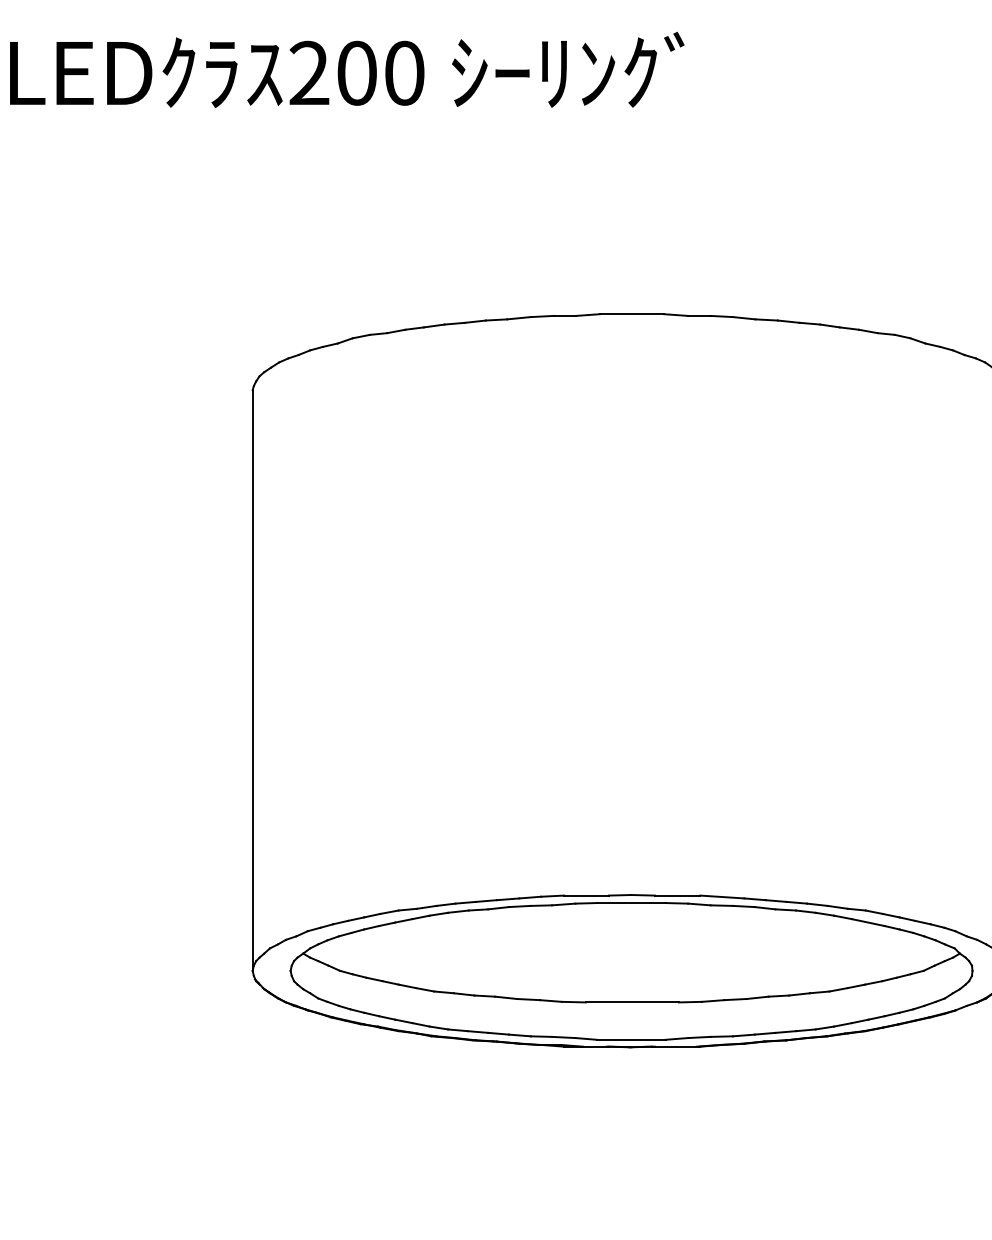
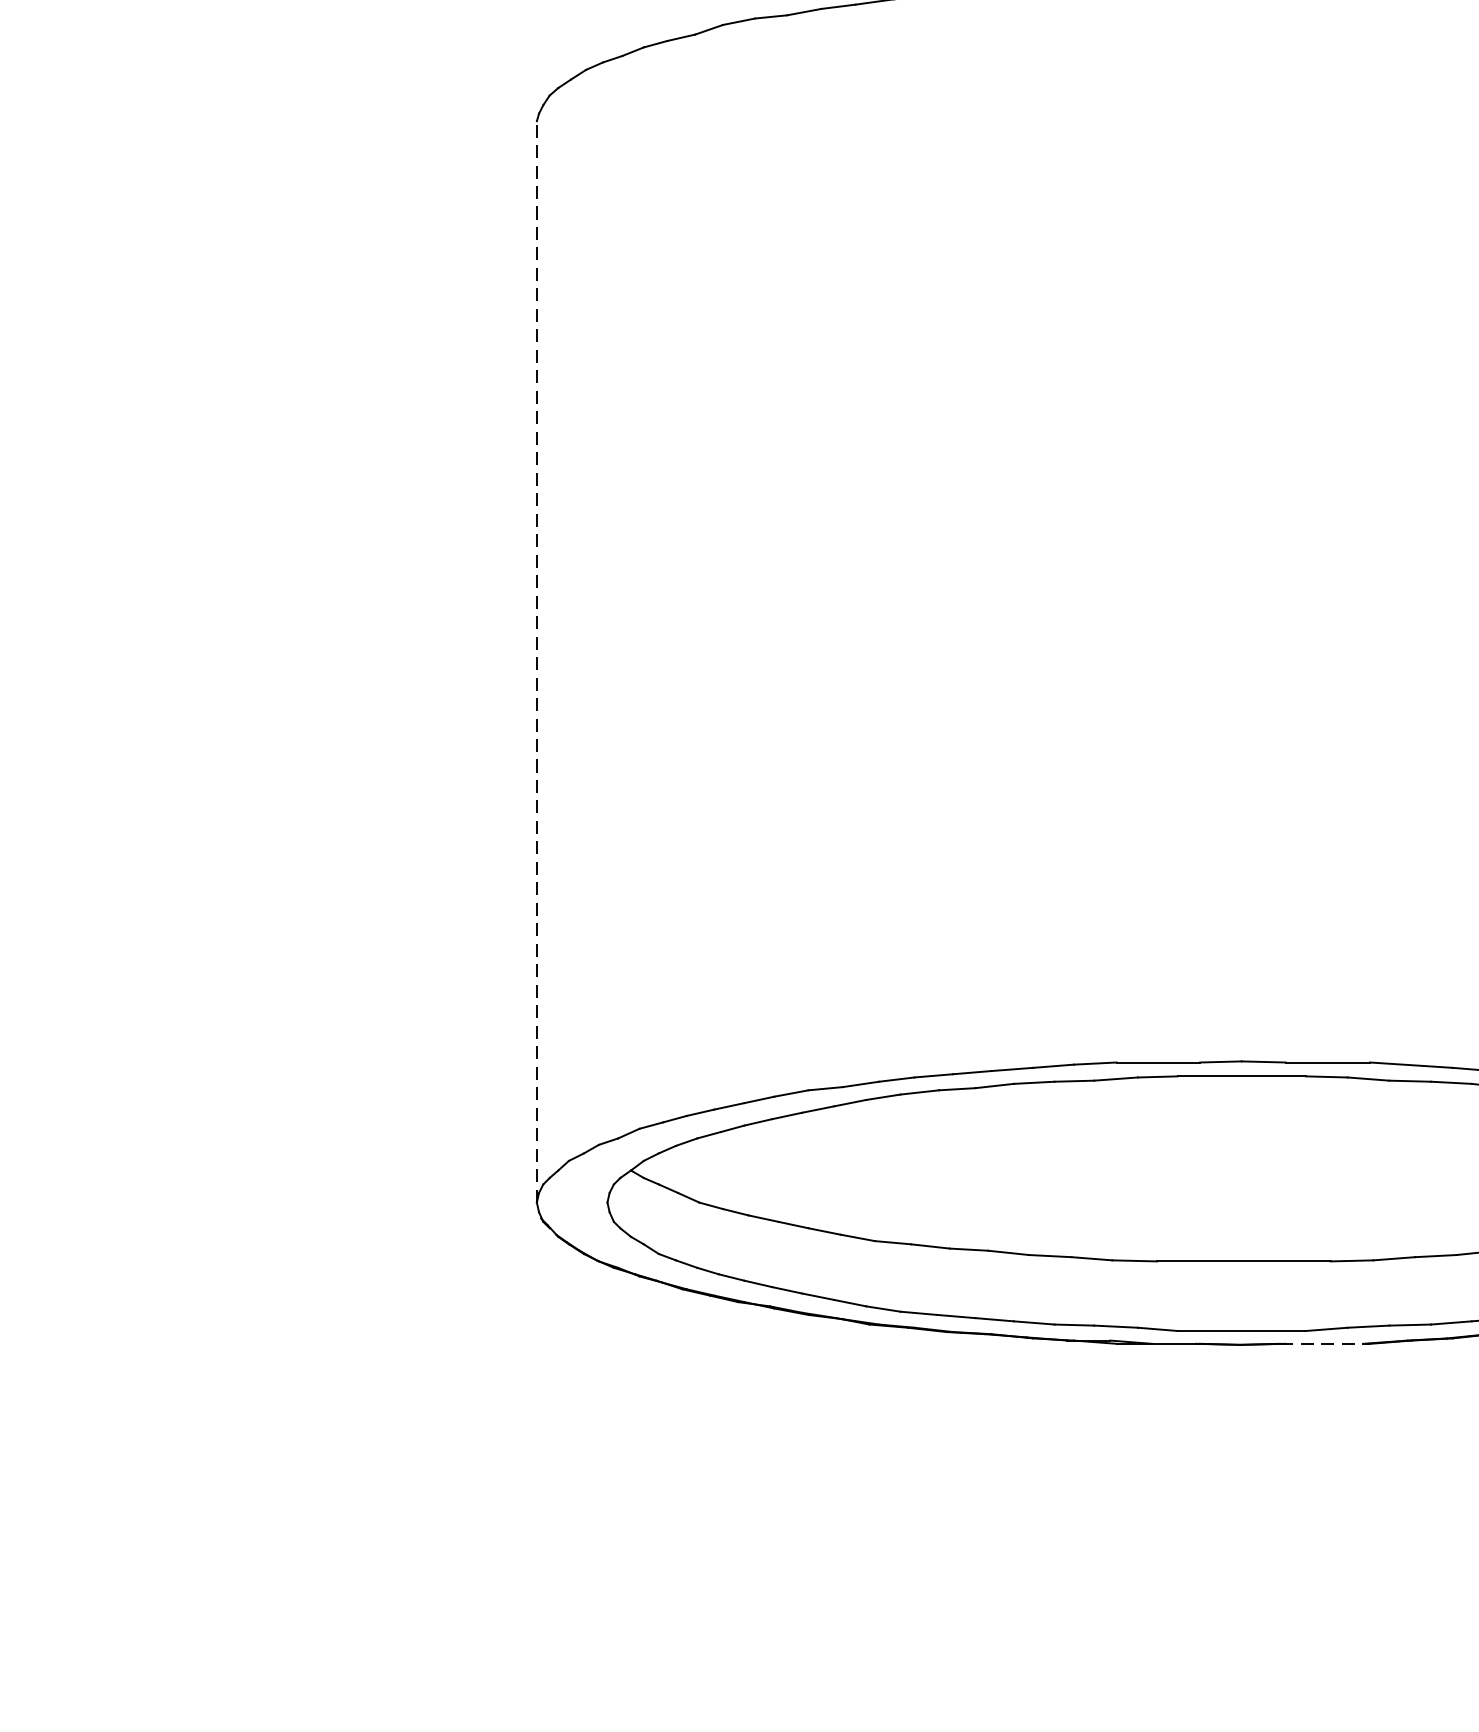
line: (252, 679) -> (536, 660), solid -> dashed
line: (676, 1046) -> (1325, 1343), solid -> dashed

